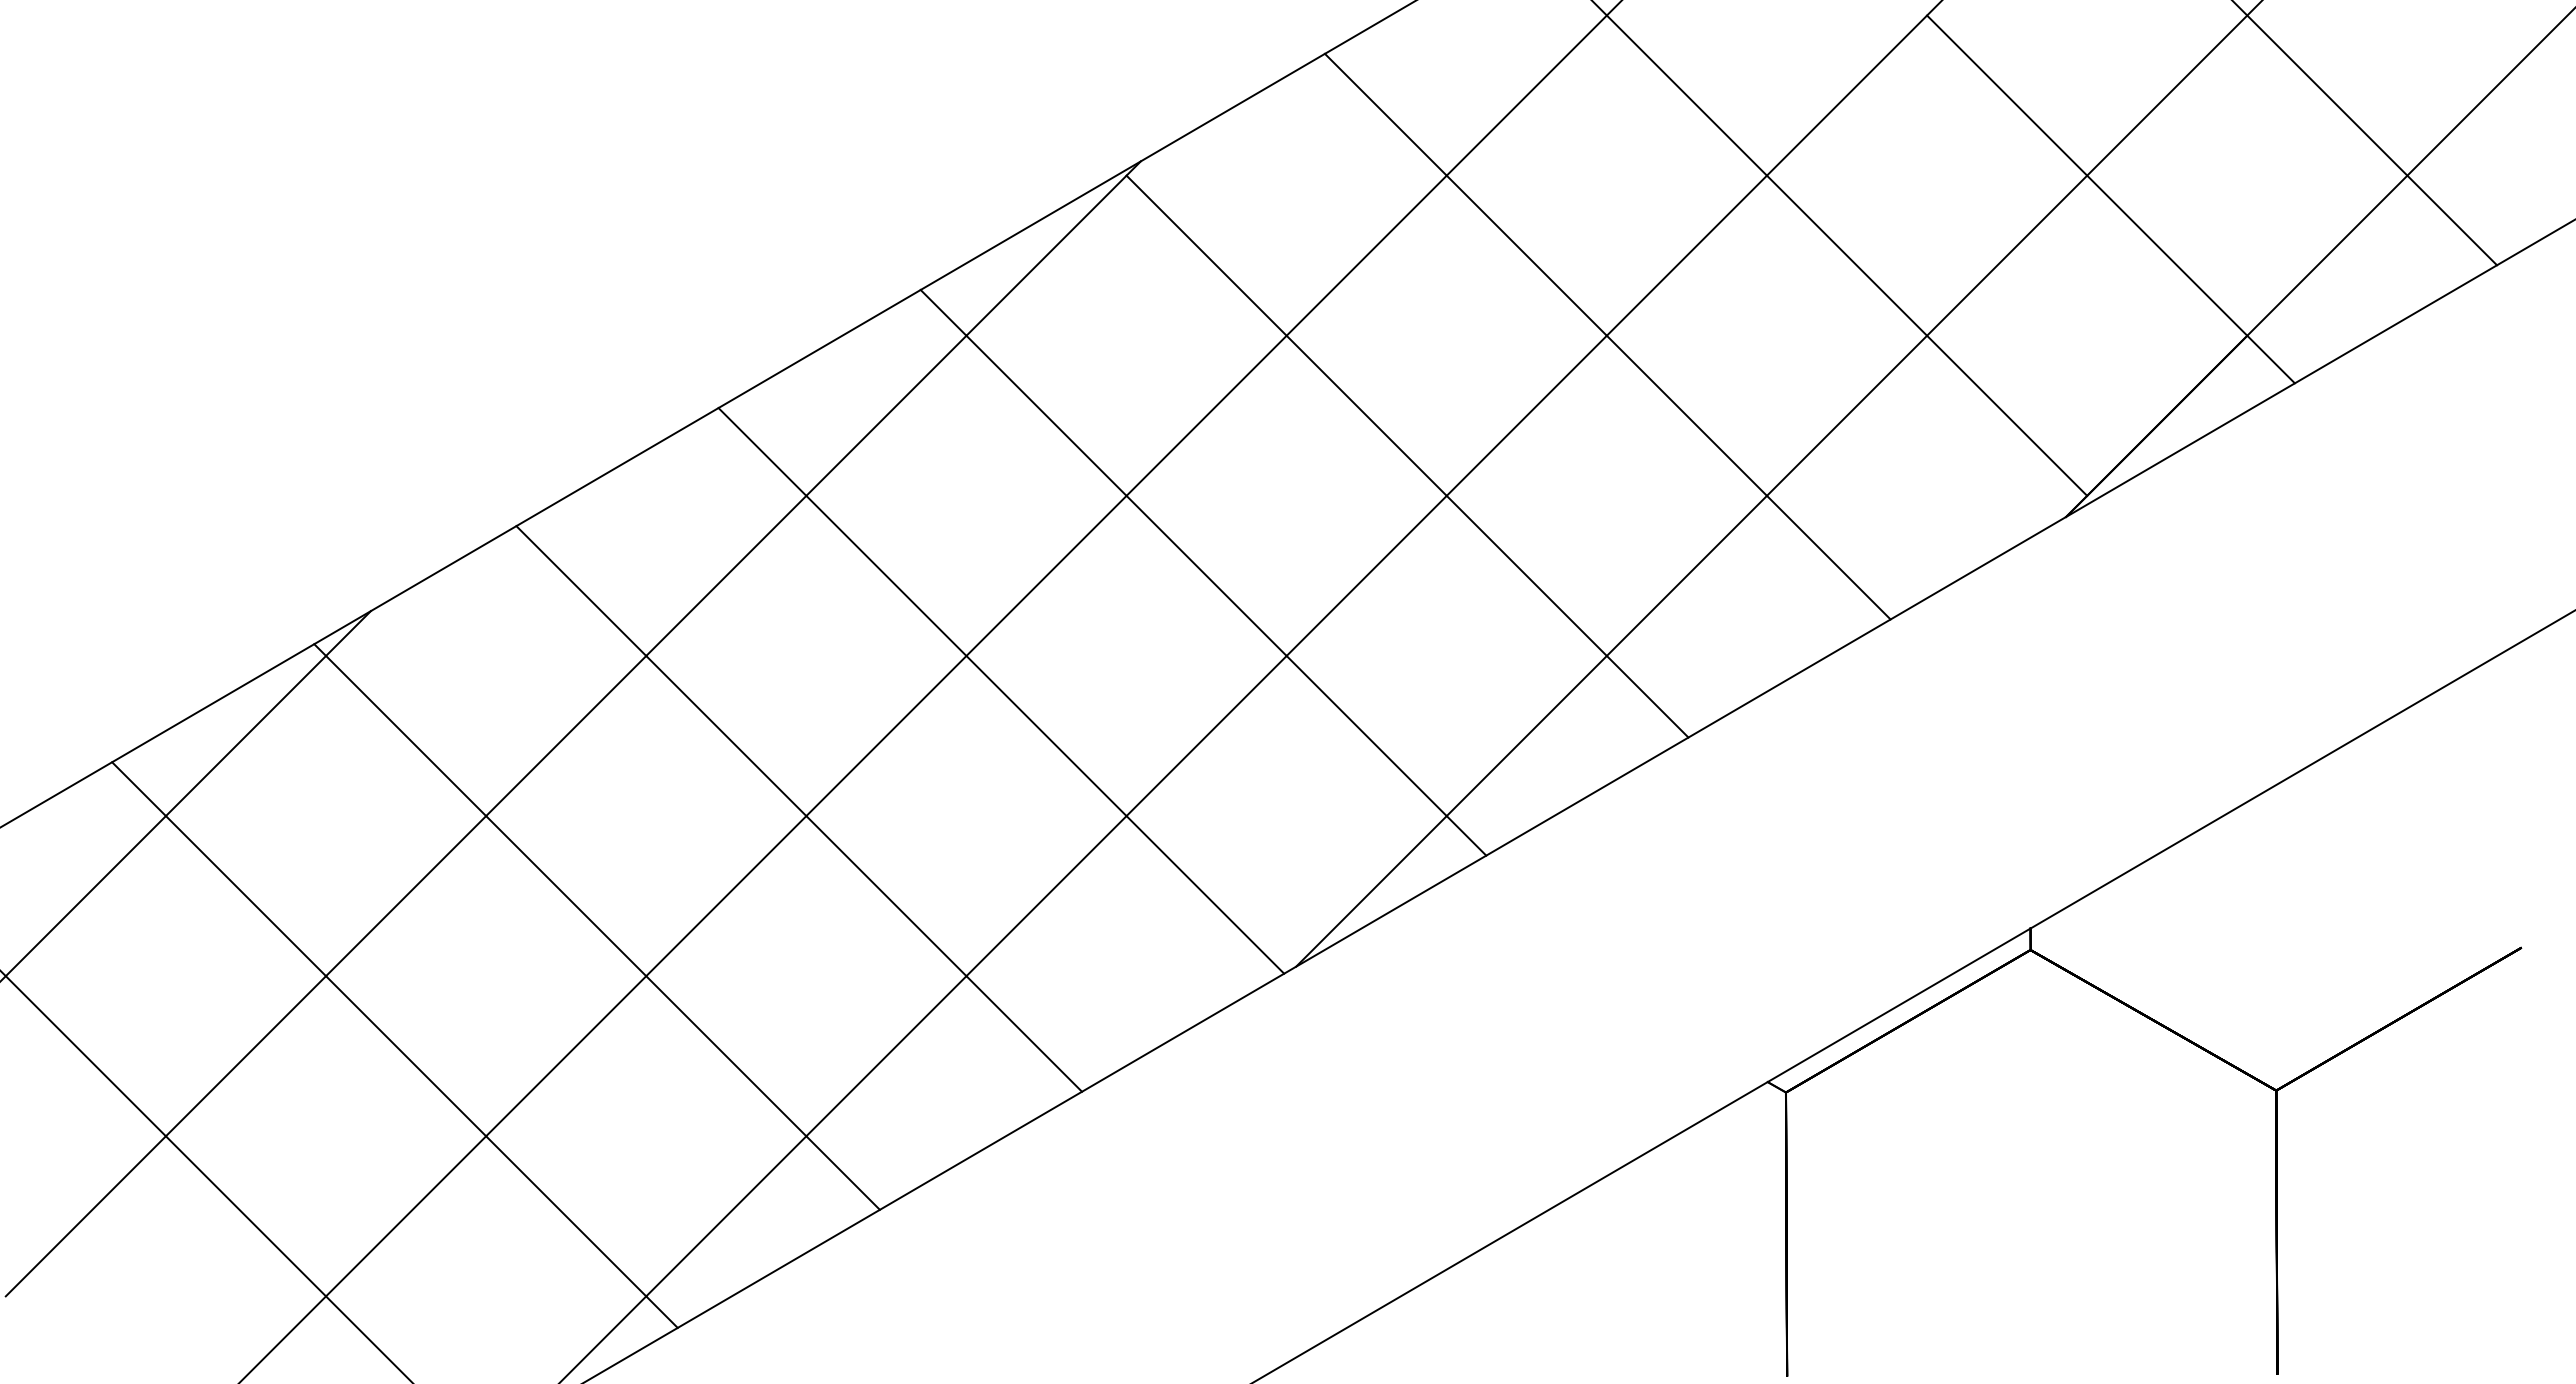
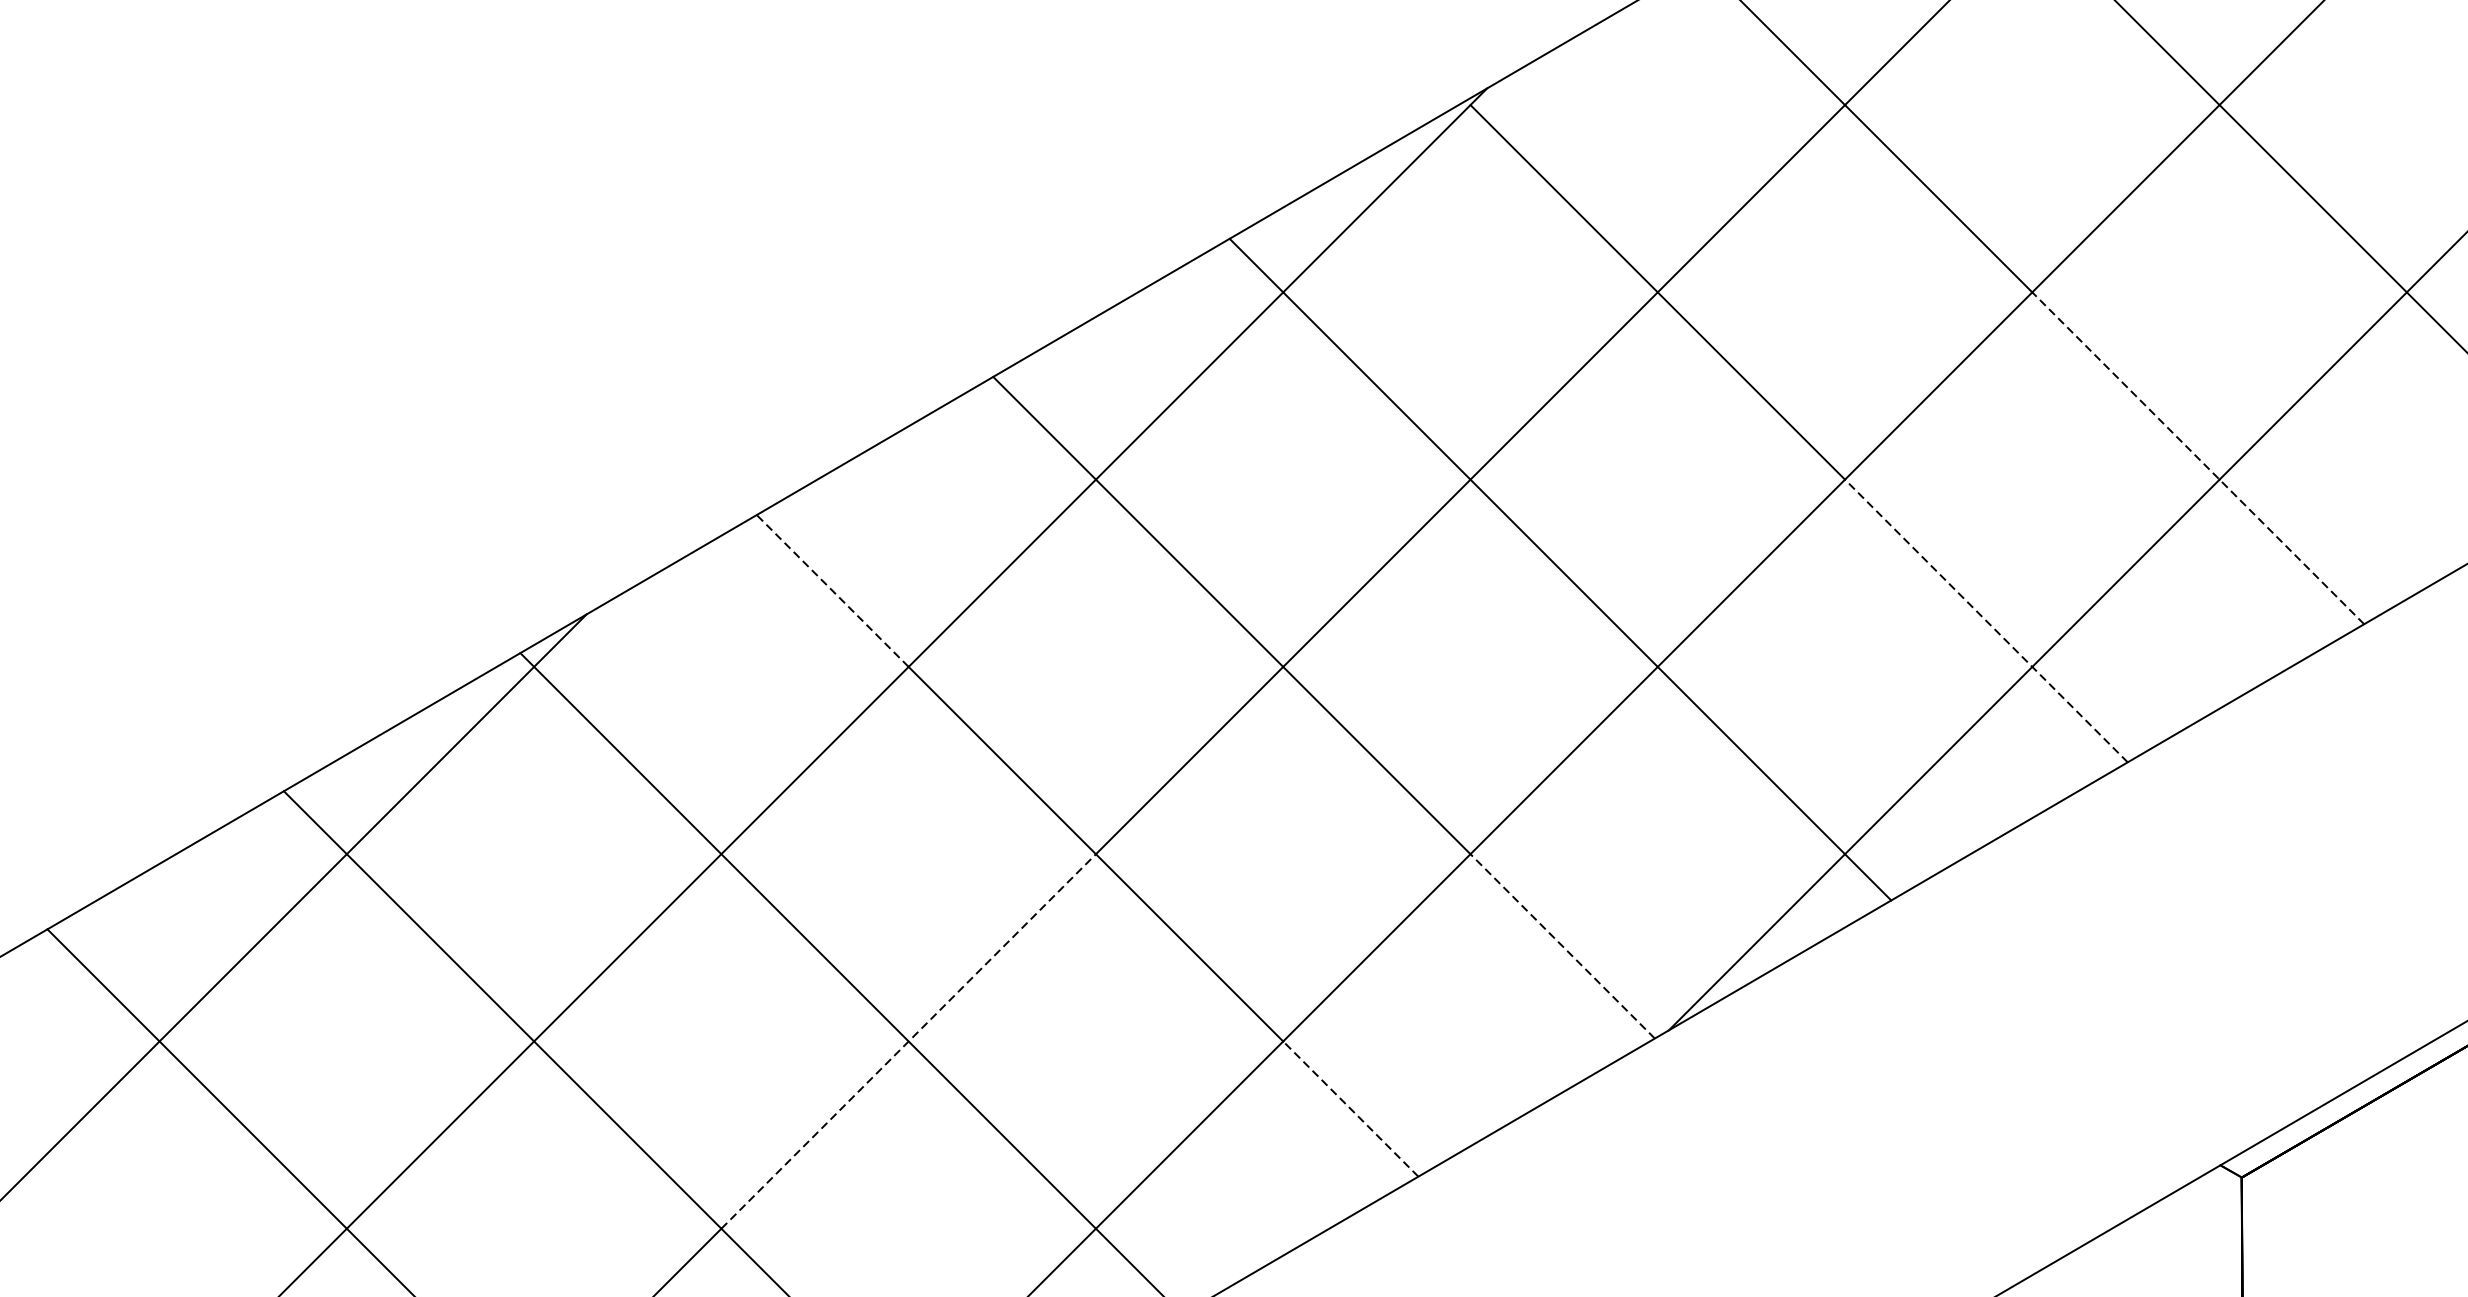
line: (1748, 477) -> (2197, 458), solid -> dashed
line: (581, 591) -> (832, 591), solid -> dashed
line: (1567, 616) -> (1986, 620), solid -> dashed
line: (1205, 894) -> (1562, 945), solid -> dashed
line: (646, 975) -> (908, 1040), solid -> dashed
line: (1024, 1033) -> (1351, 1108), solid -> dashed

